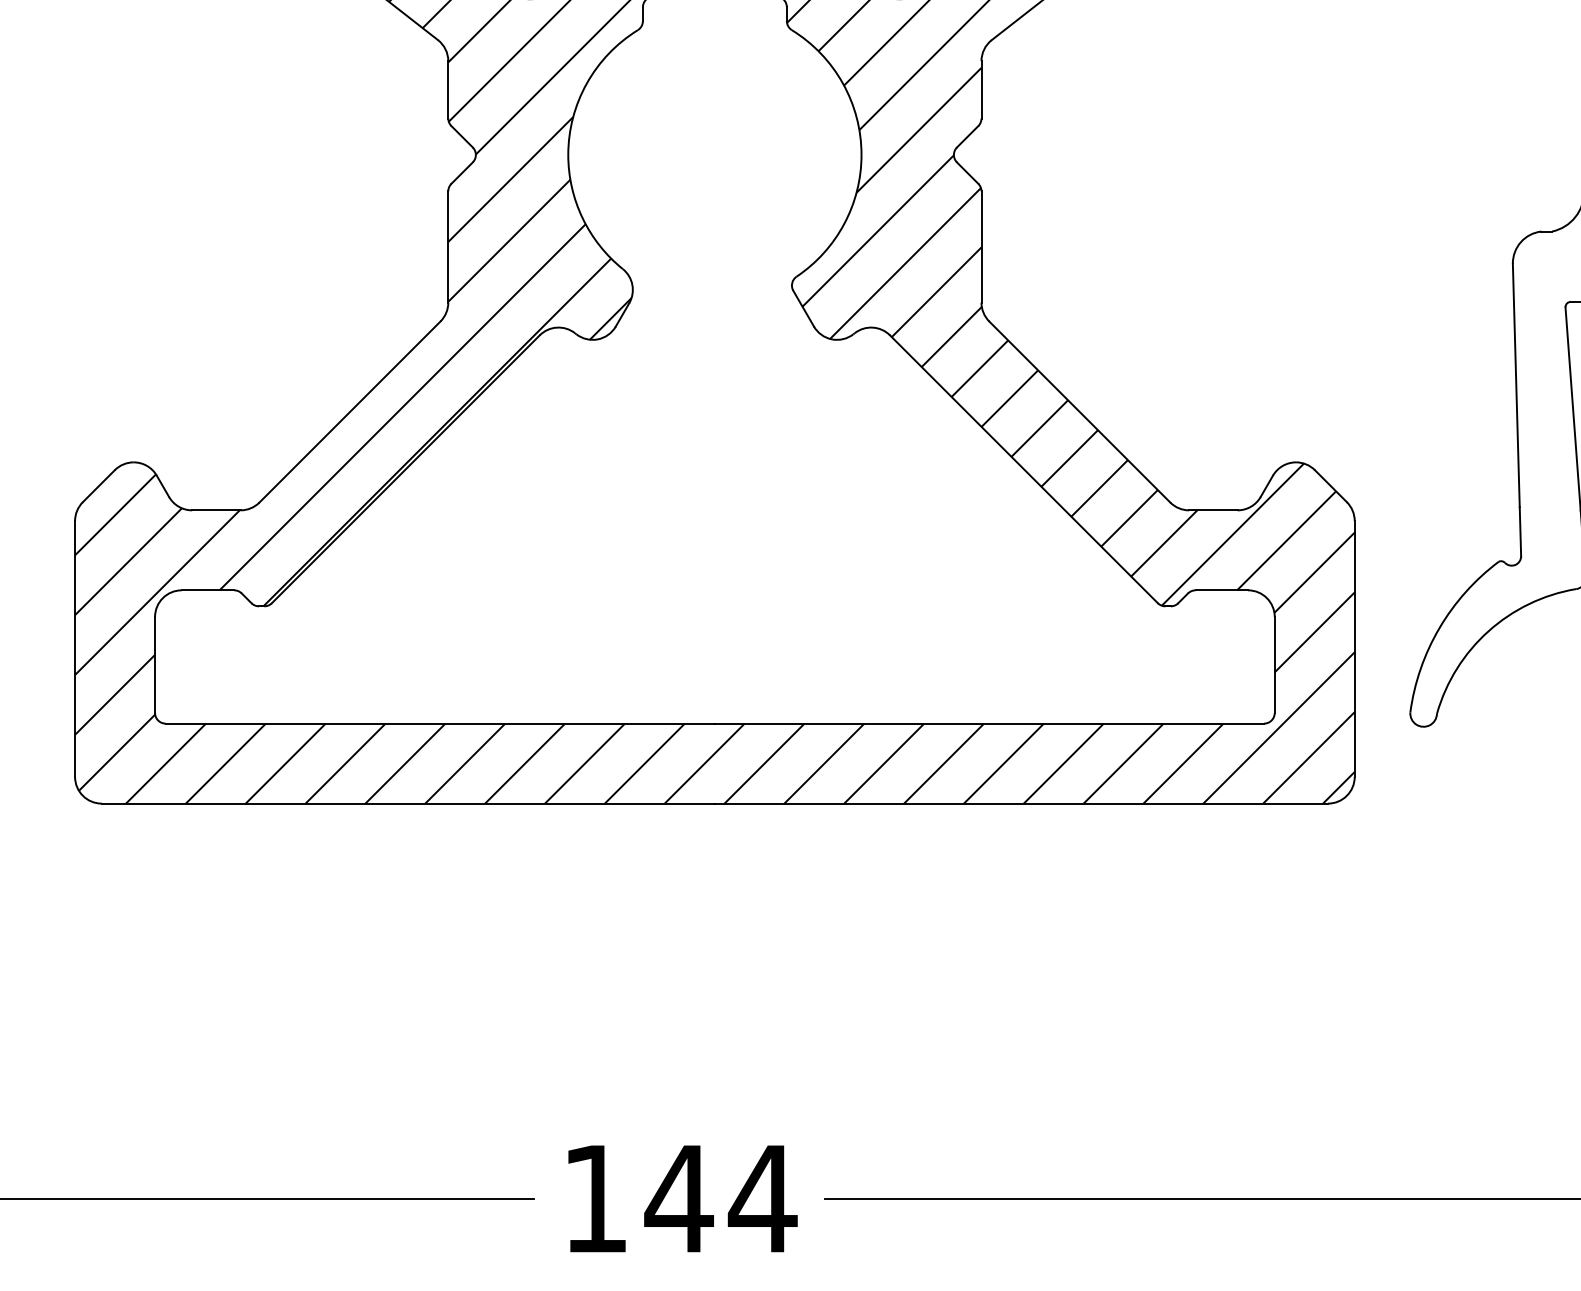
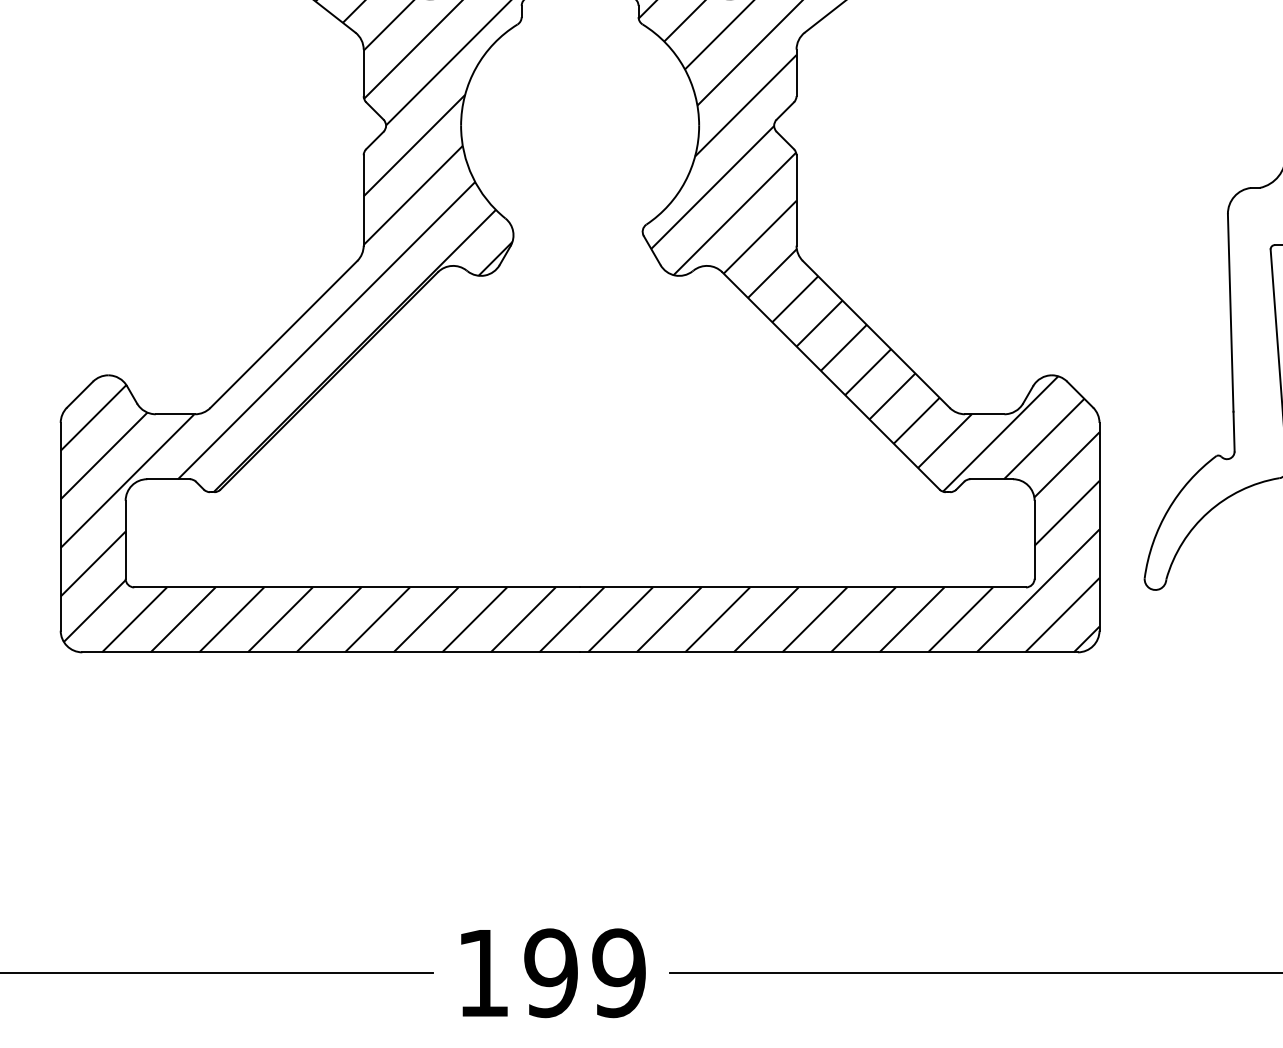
text: (720, 1198) -> (584, 972), 144 -> 199

